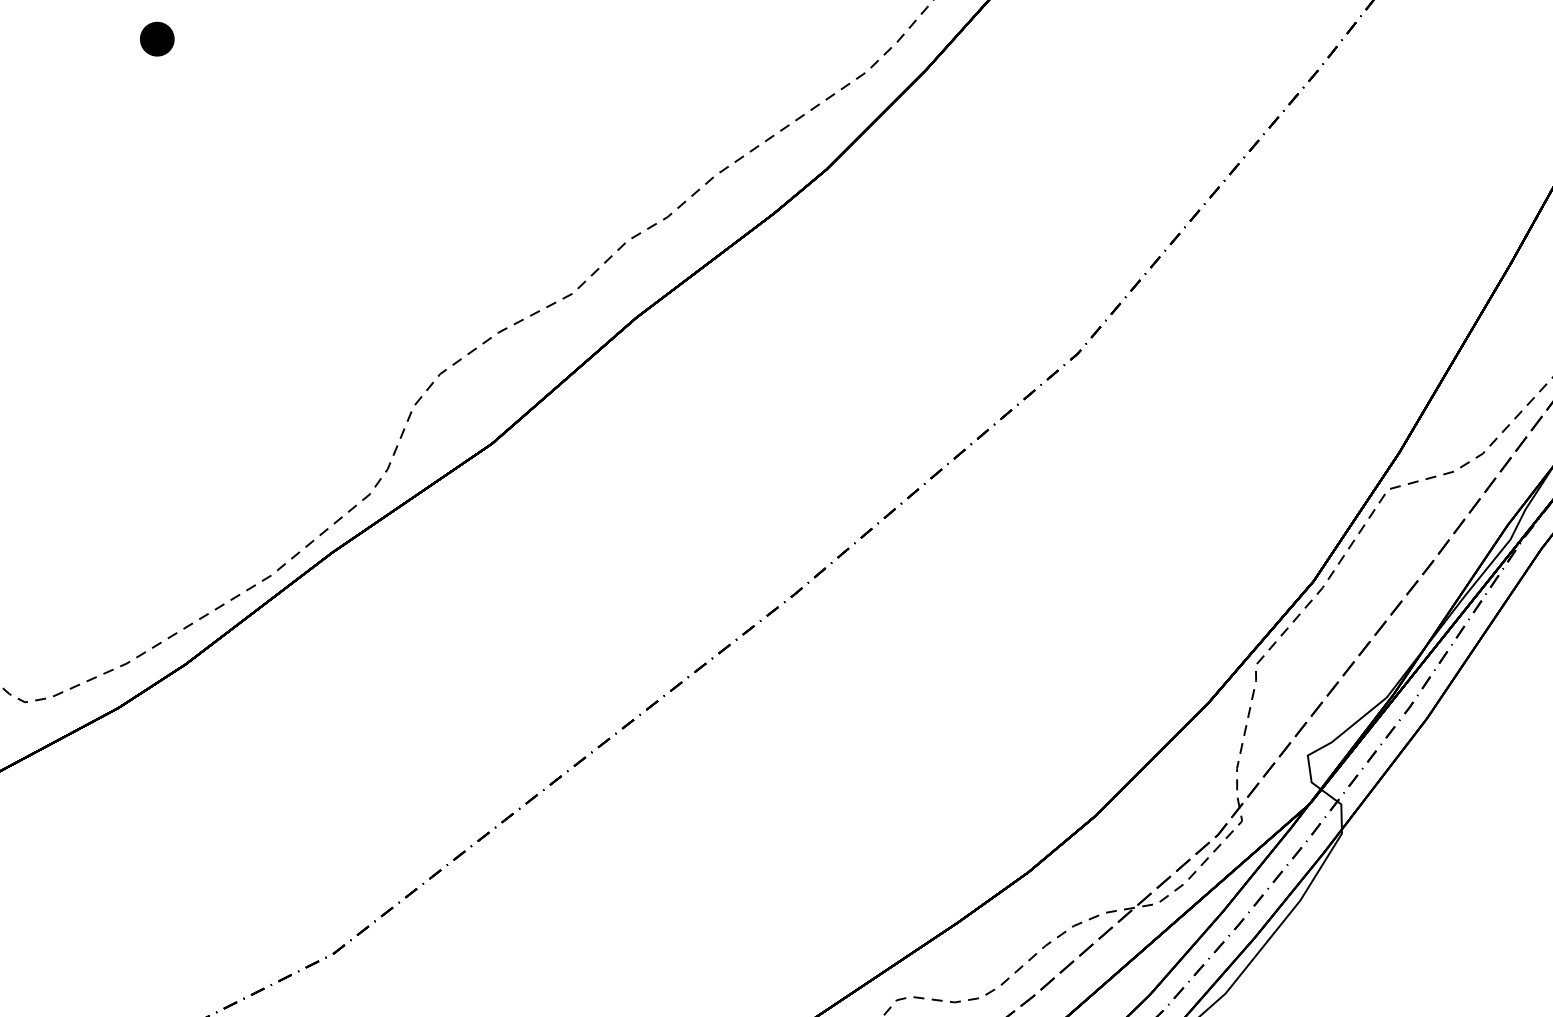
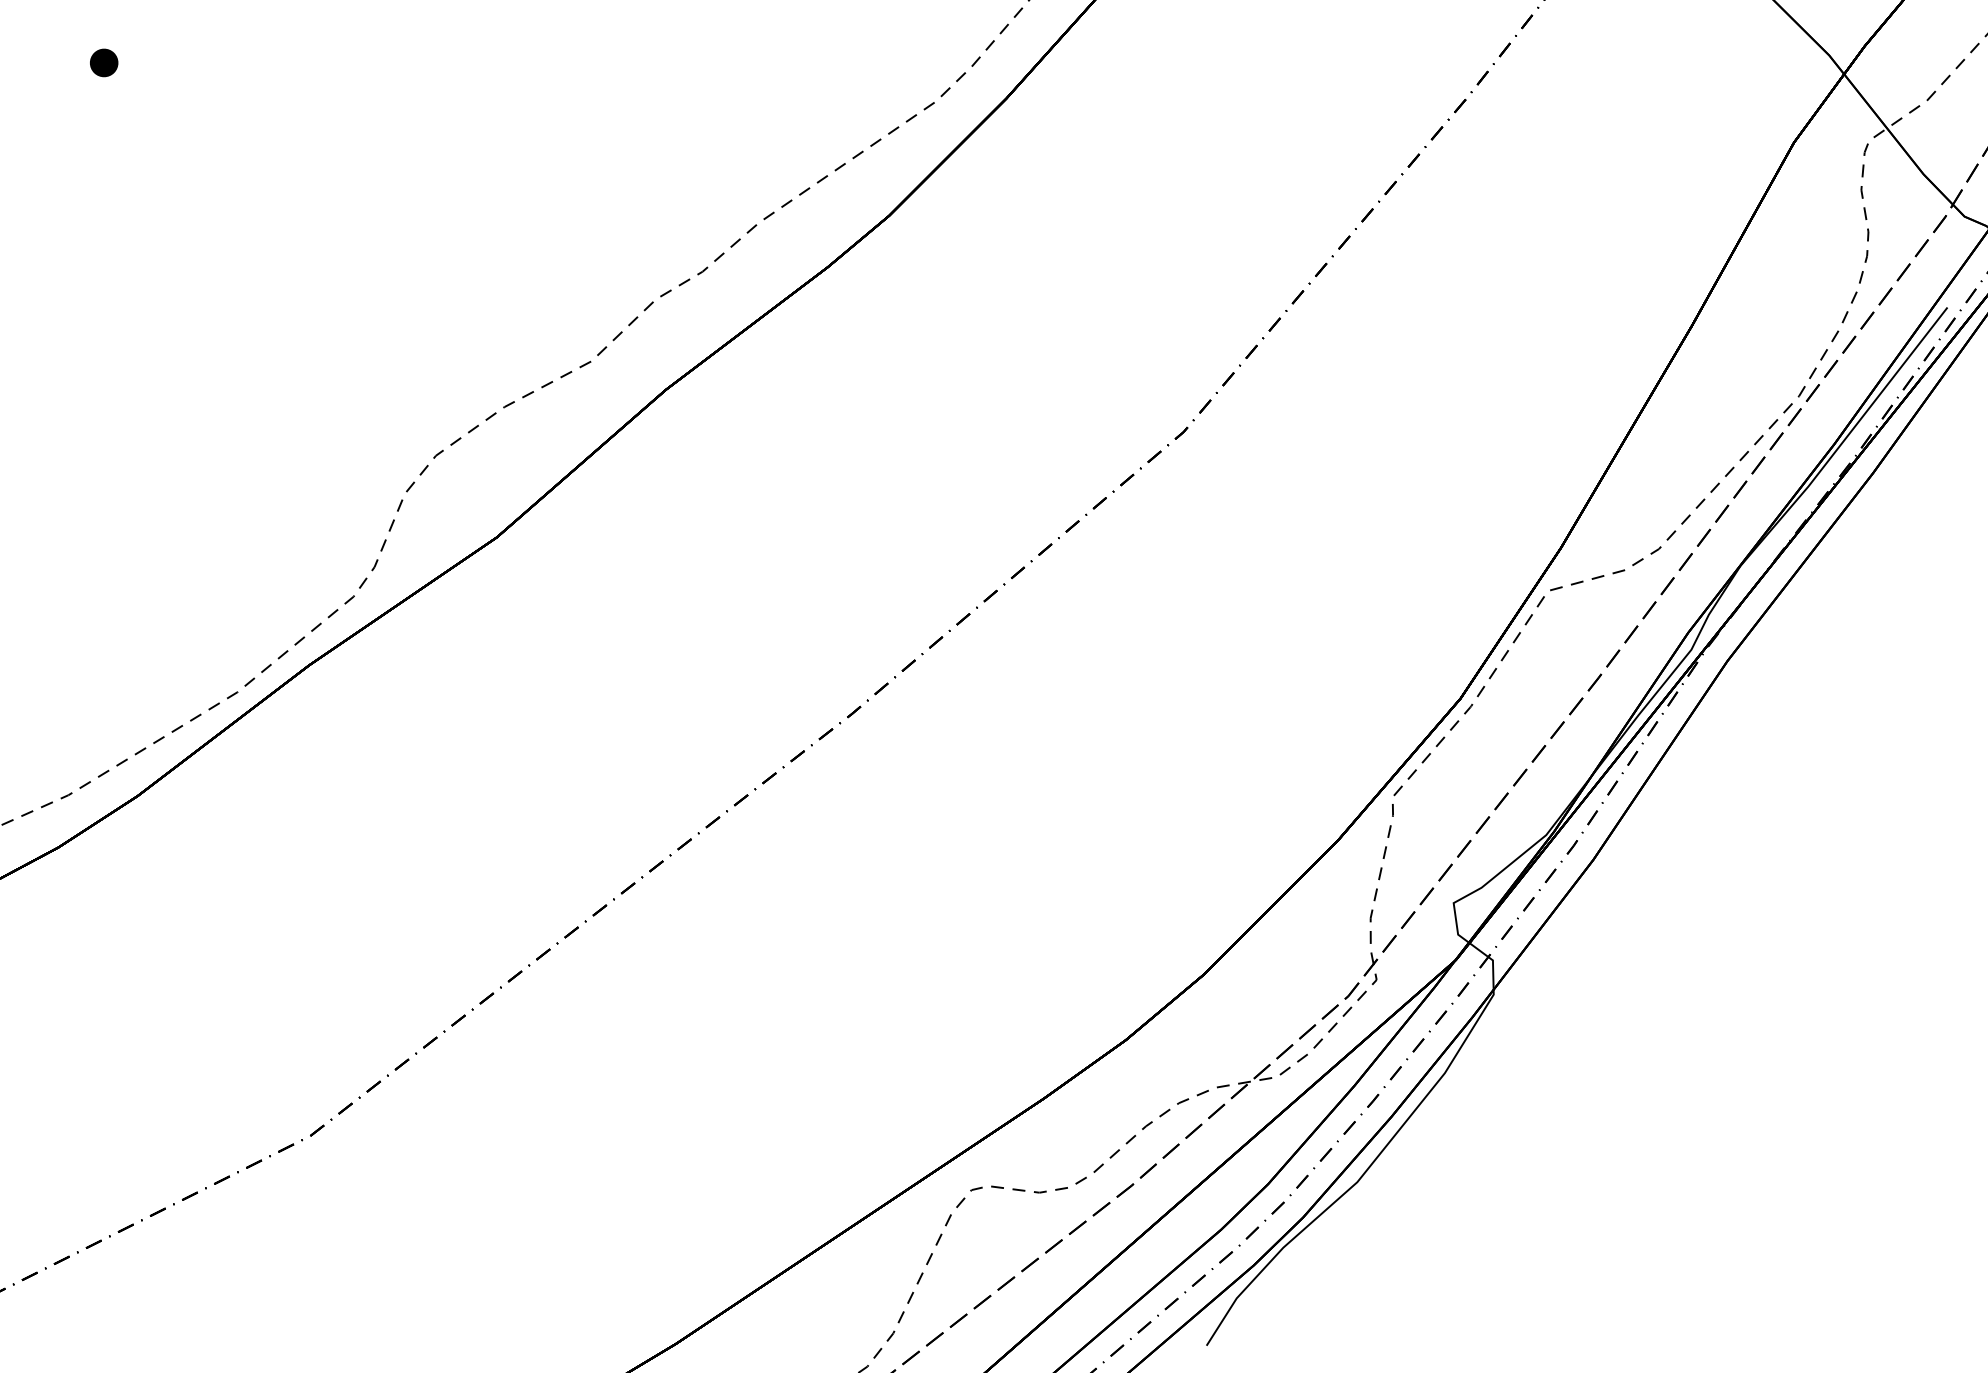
part: (156, 38) -> (103, 62), size x0.7

